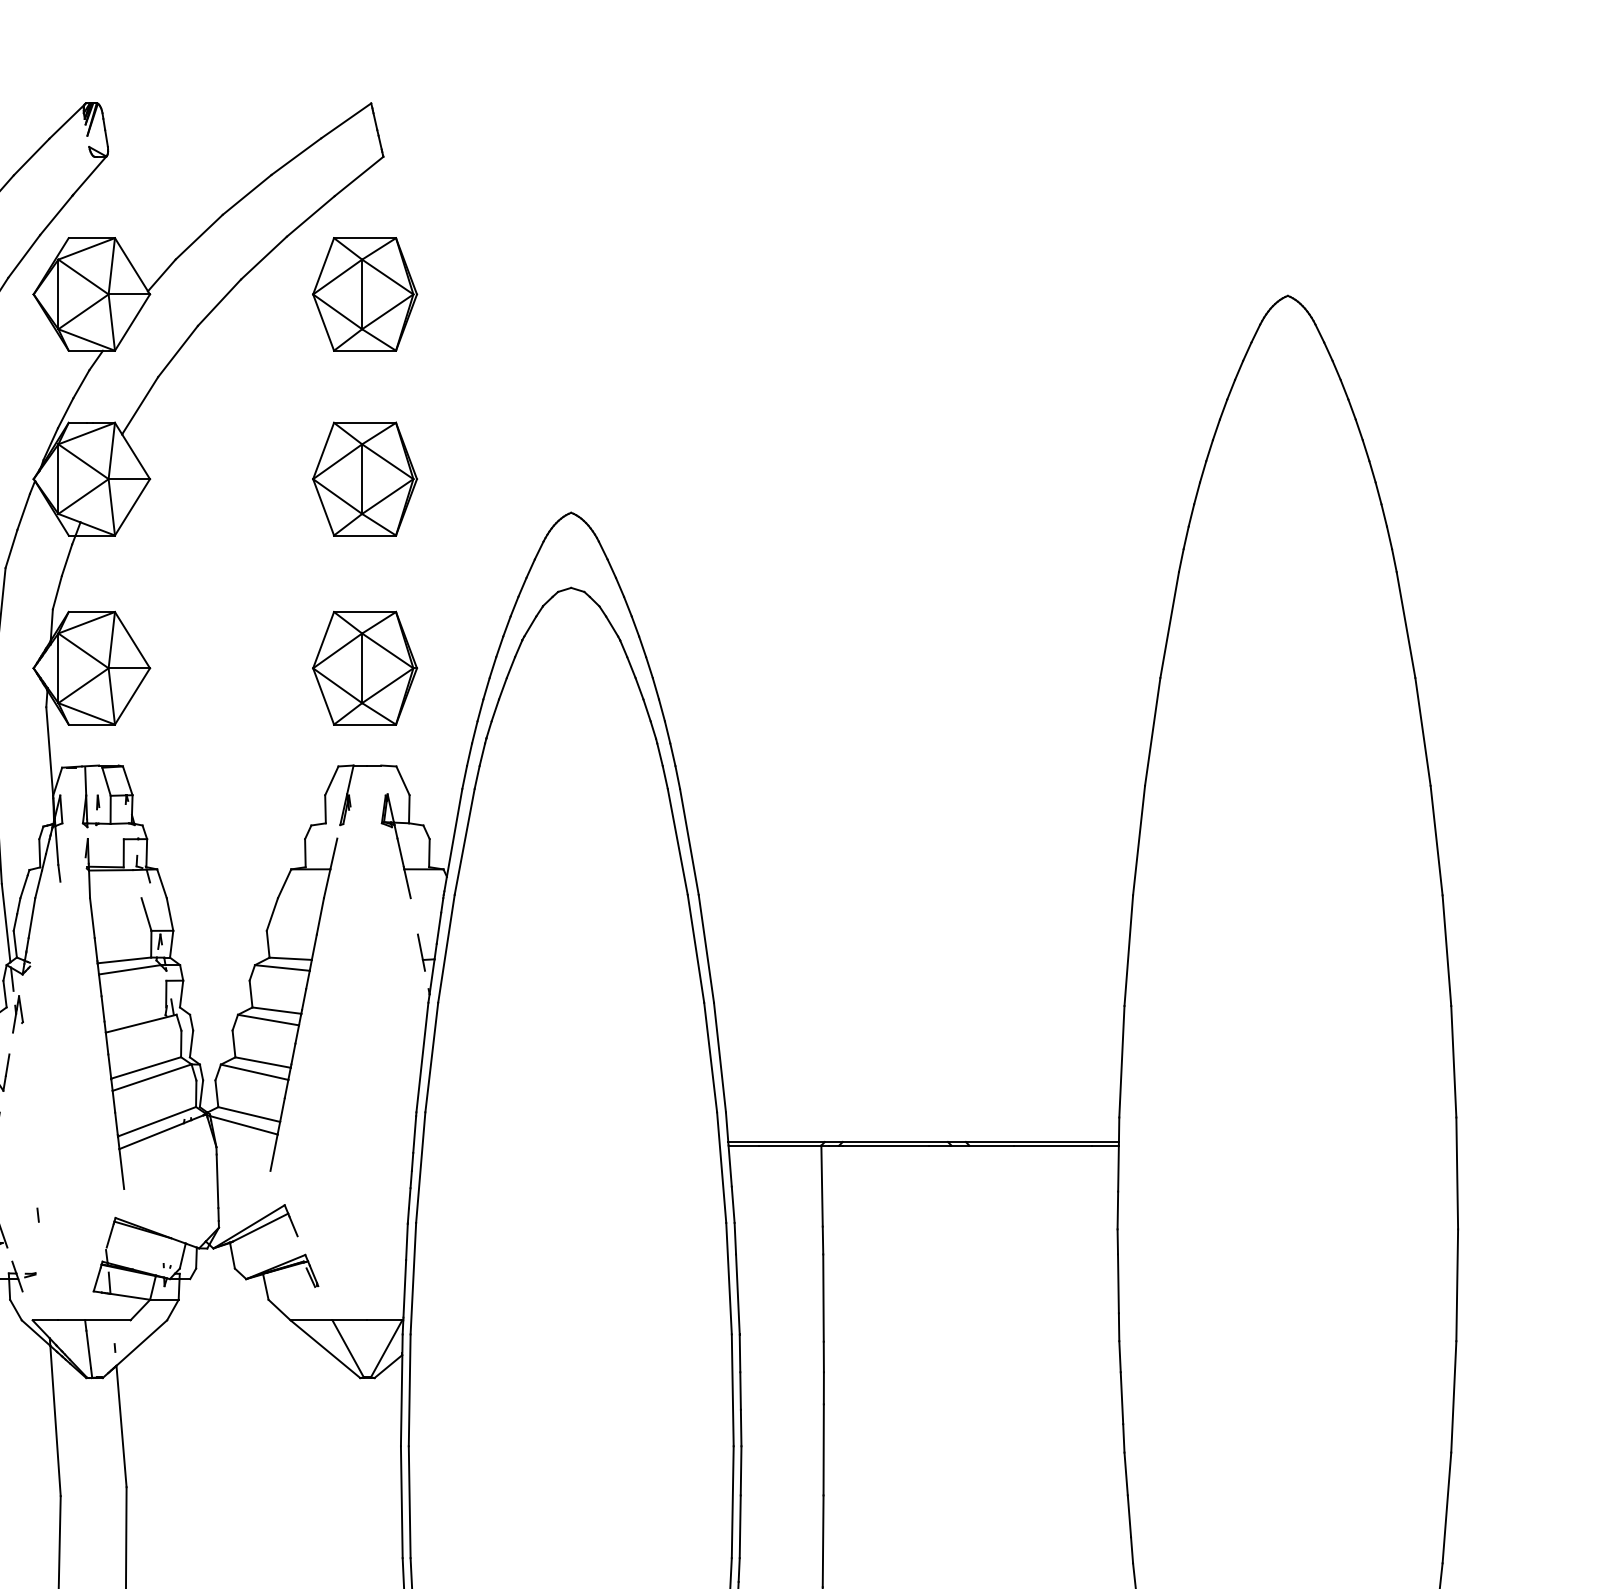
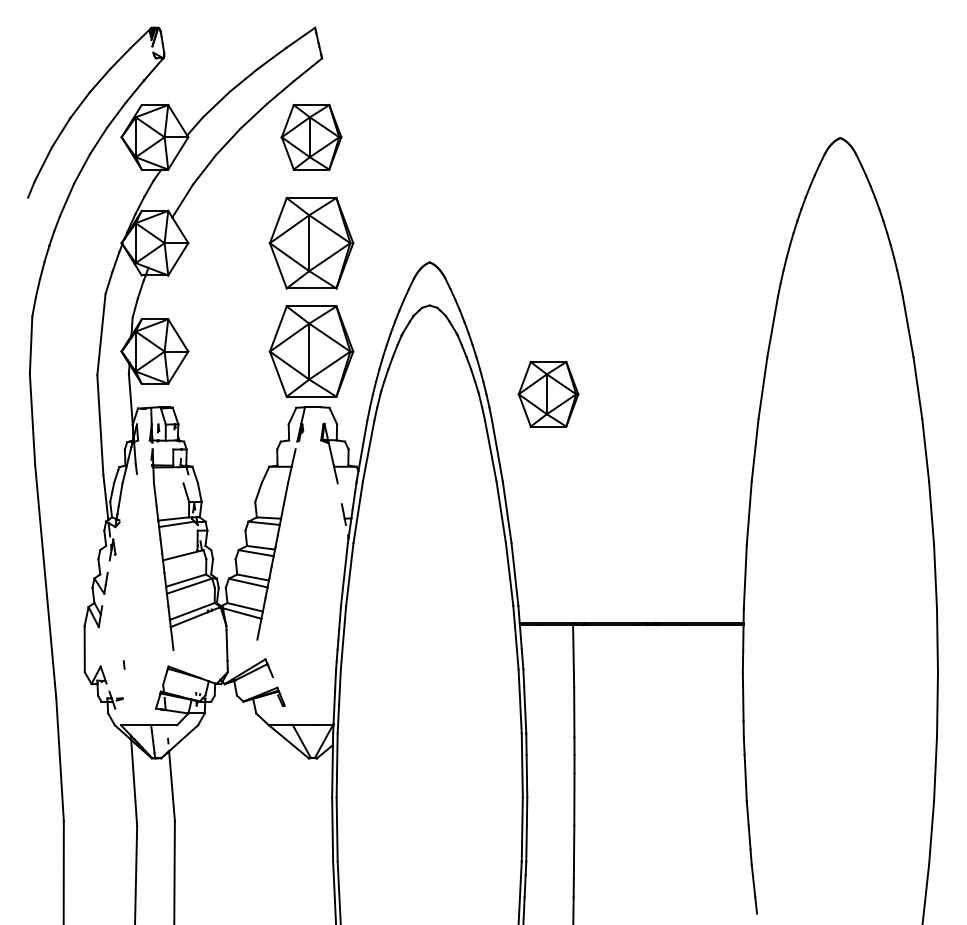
part: (364, 477) -> (311, 242), size x1.4
part: (364, 668) -> (311, 351), size x1.4
part: (778, 741) -> (548, 393), added

